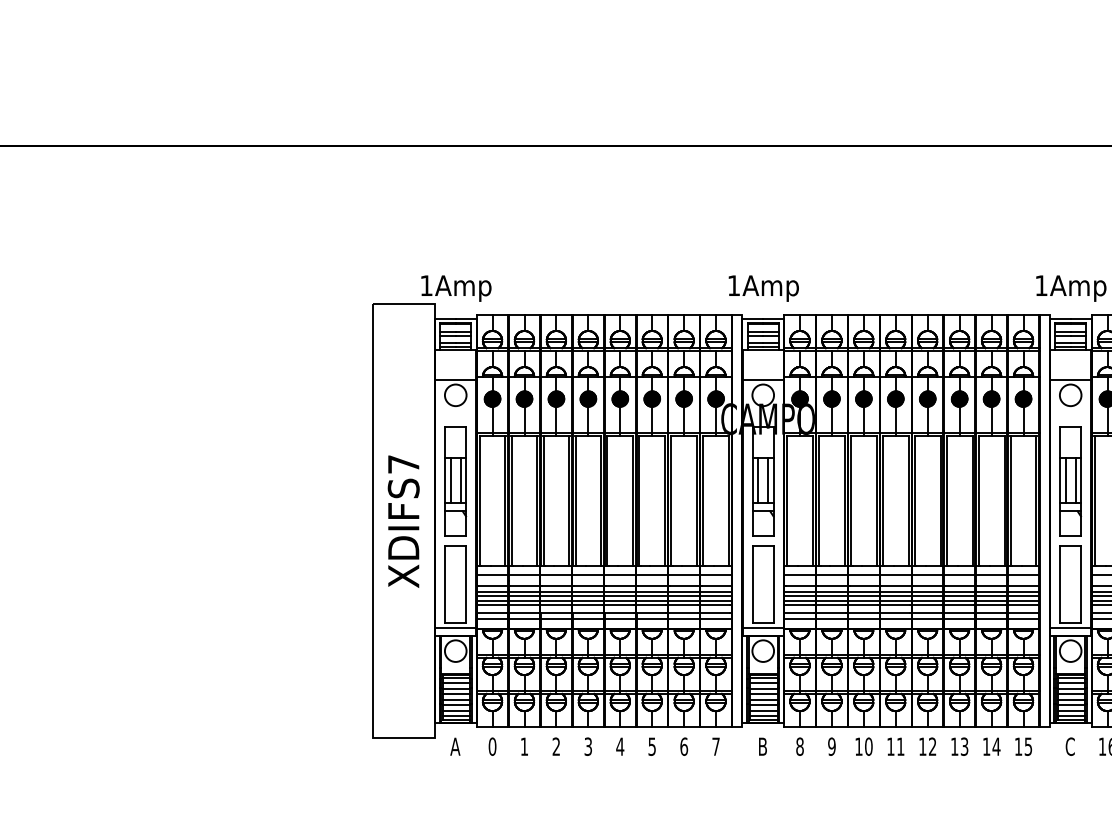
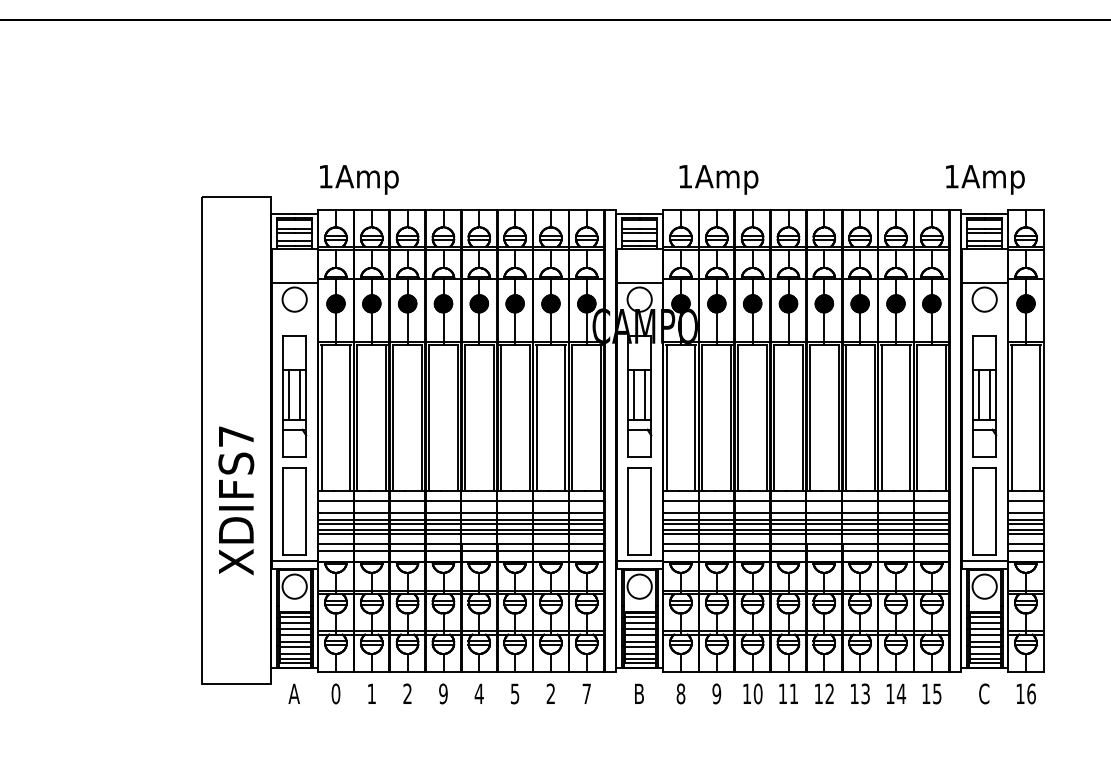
text: (456, 288) -> (359, 179), moved
text: (763, 288) -> (718, 179), moved
text: (403, 521) -> (236, 500), moved
text: (588, 746) -> (443, 693), 3 -> 9
text: (684, 746) -> (551, 693), 6 -> 2

